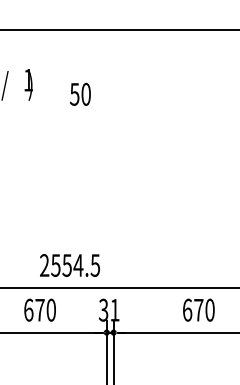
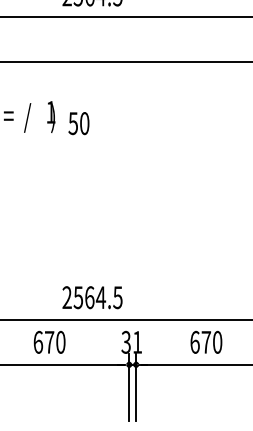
text: (79, 94) -> (78, 123), moved
text: (66, 265) -> (89, 297), 2554.5 -> 2564.5
text: (39, 309) -> (49, 341), moved
text: (198, 309) -> (206, 341), moved

